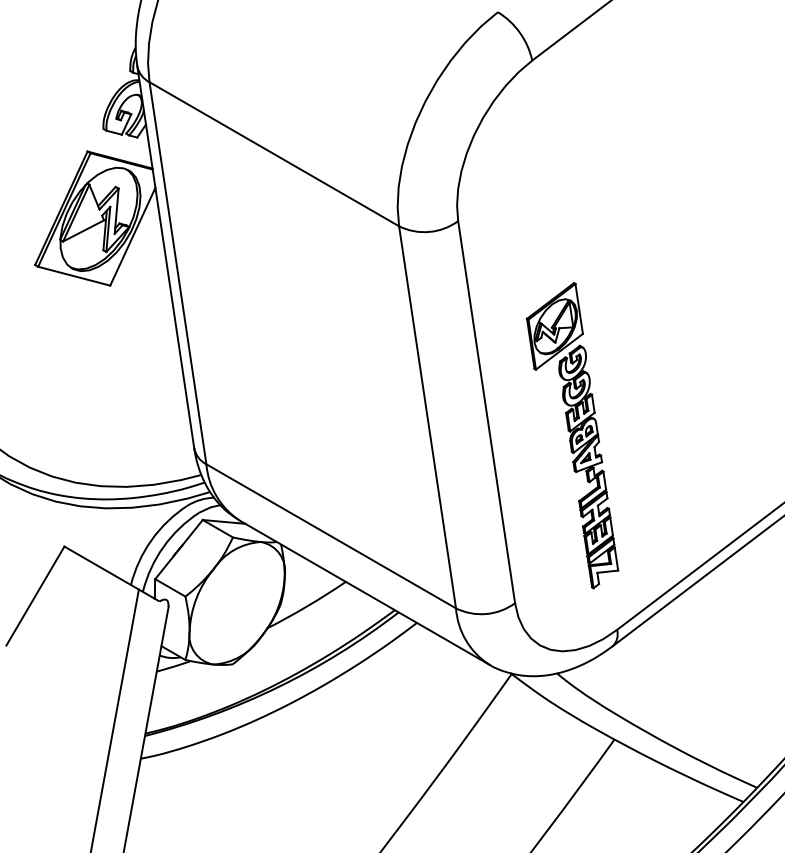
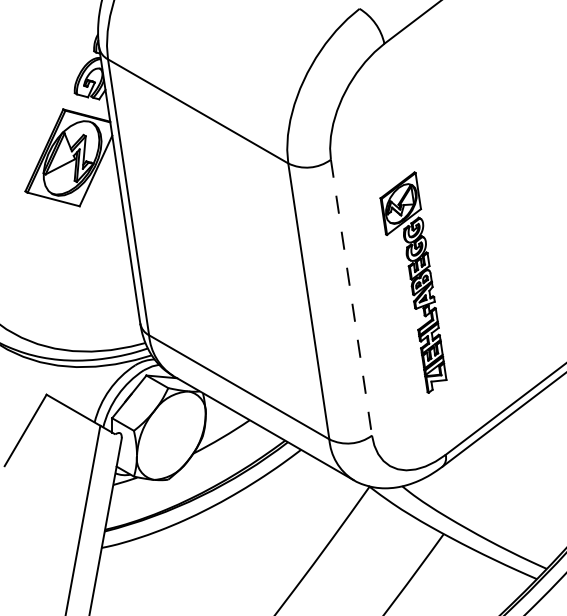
line: (486, 413) -> (351, 298), solid -> dashed
part: (572, 435) -> (413, 282), moved

